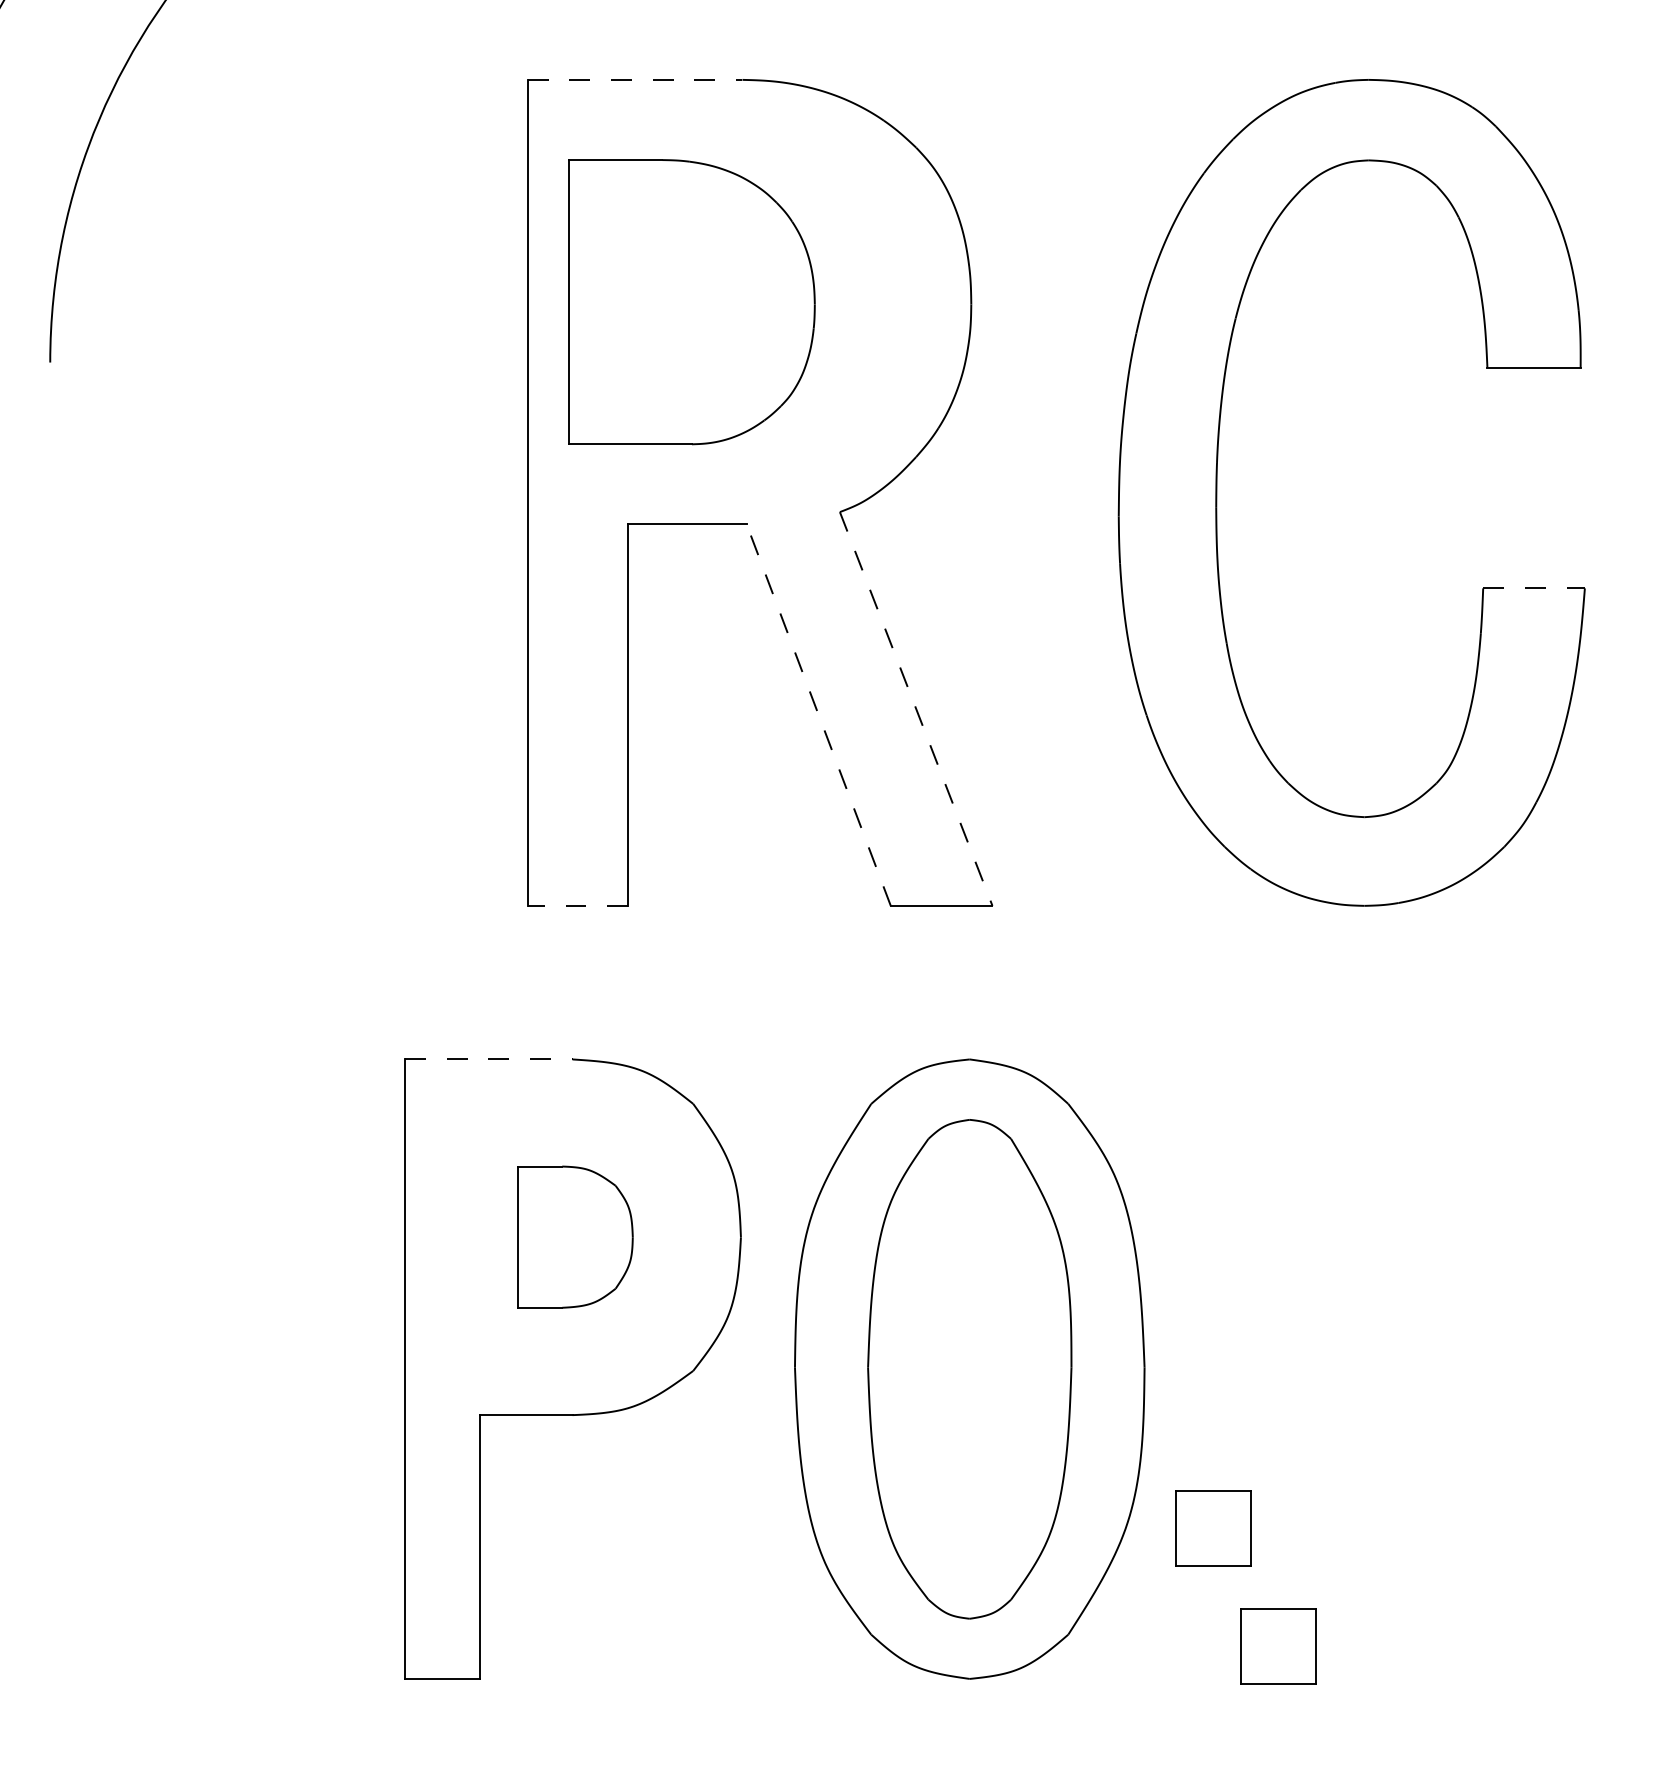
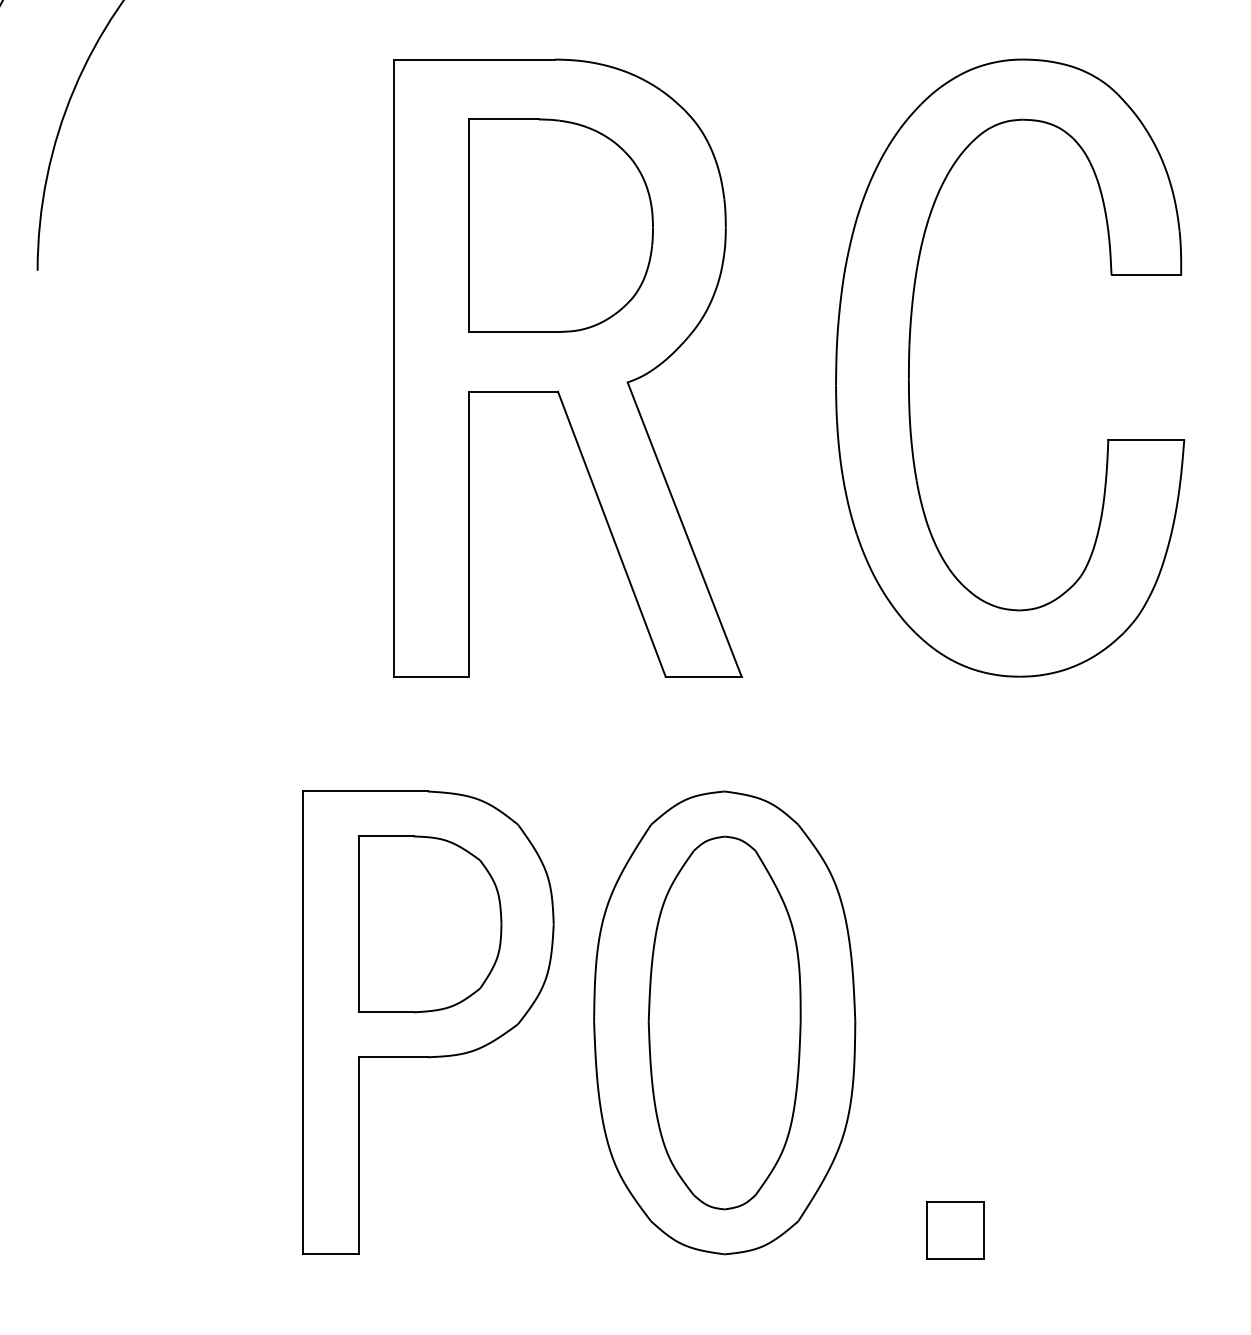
line: (635, 79) -> (474, 59), dashed -> solid
part: (691, 302) -> (560, 225), moved
line: (1534, 588) -> (1146, 439), dashed -> solid
line: (916, 709) -> (684, 530), dashed -> solid
line: (818, 715) -> (611, 534), dashed -> solid
line: (577, 905) -> (431, 676), dashed -> solid
line: (488, 1059) -> (365, 791), dashed -> solid
part: (575, 1236) -> (430, 923), size x1.67
part: (1213, 1528) -> (906, 1141), removed

